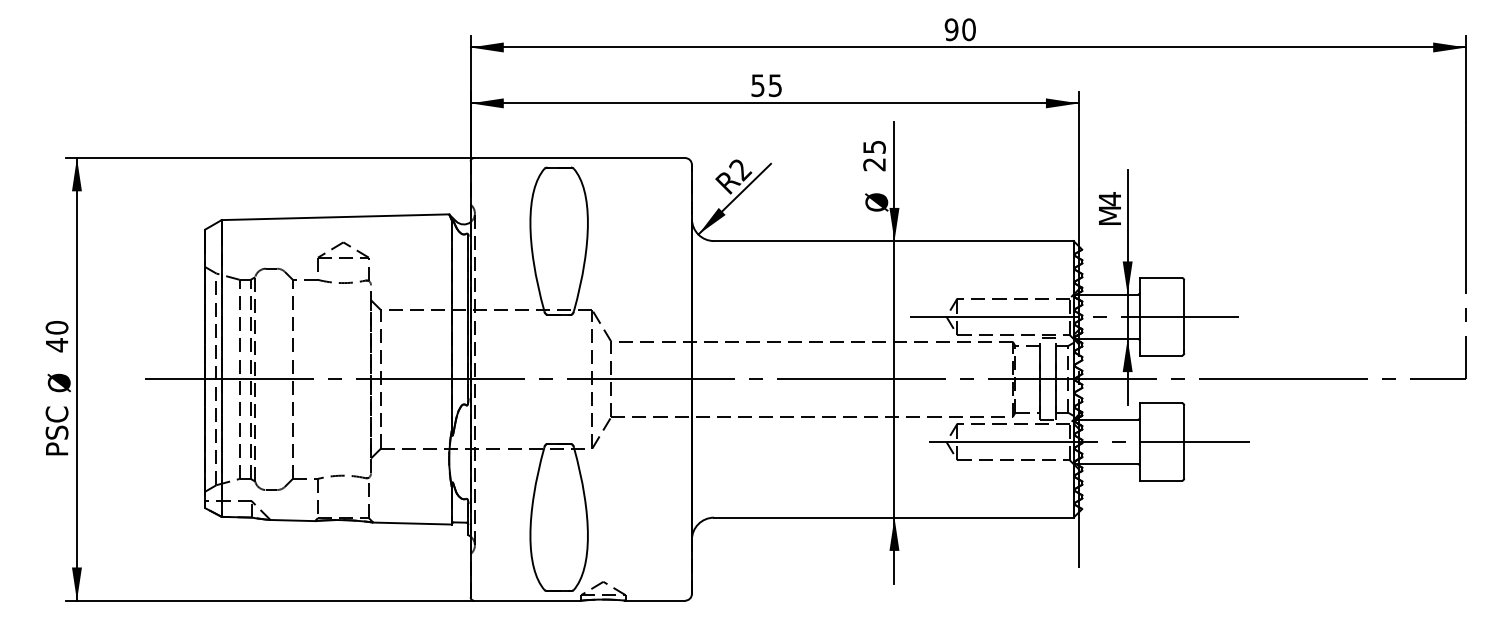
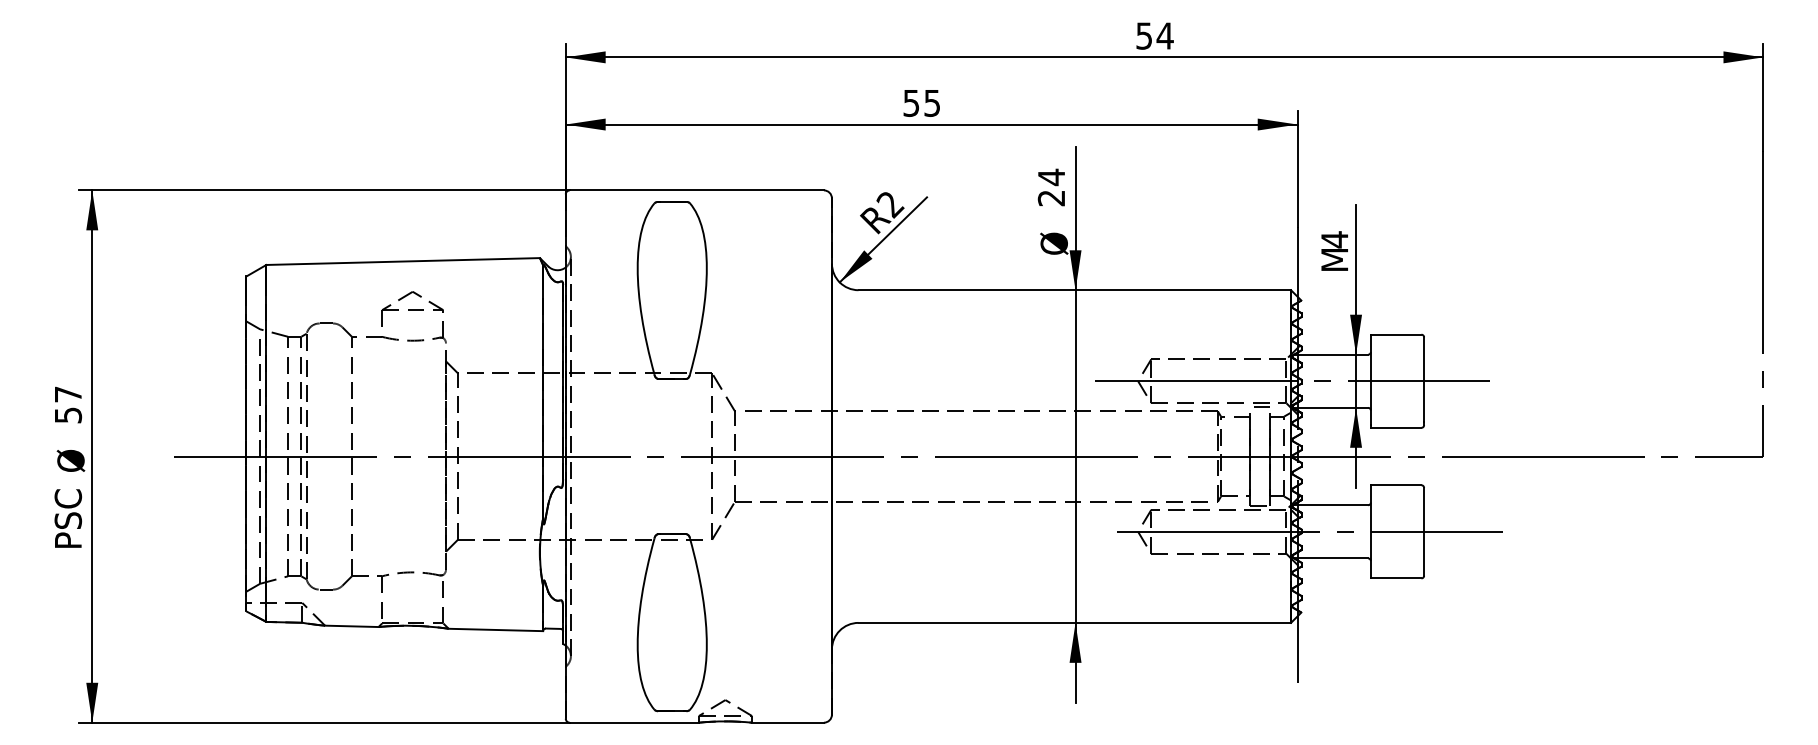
text: (960, 29) -> (1154, 35), 90 -> 54
text: (874, 147) -> (1051, 177), 25 -> 24
text: (57, 336) -> (68, 405), 40 -> 57

